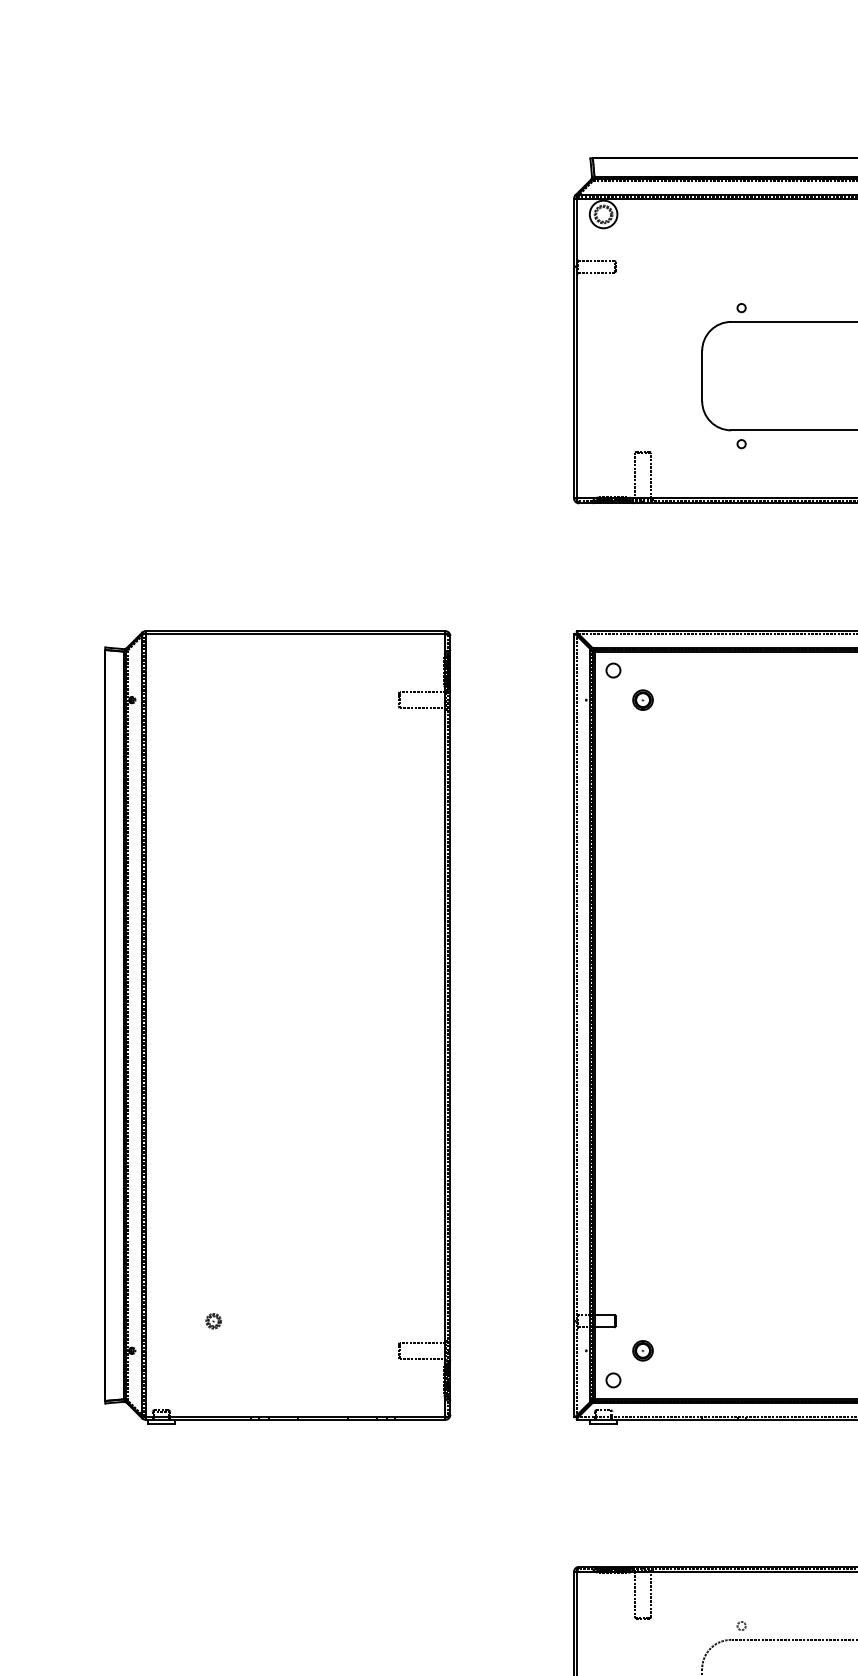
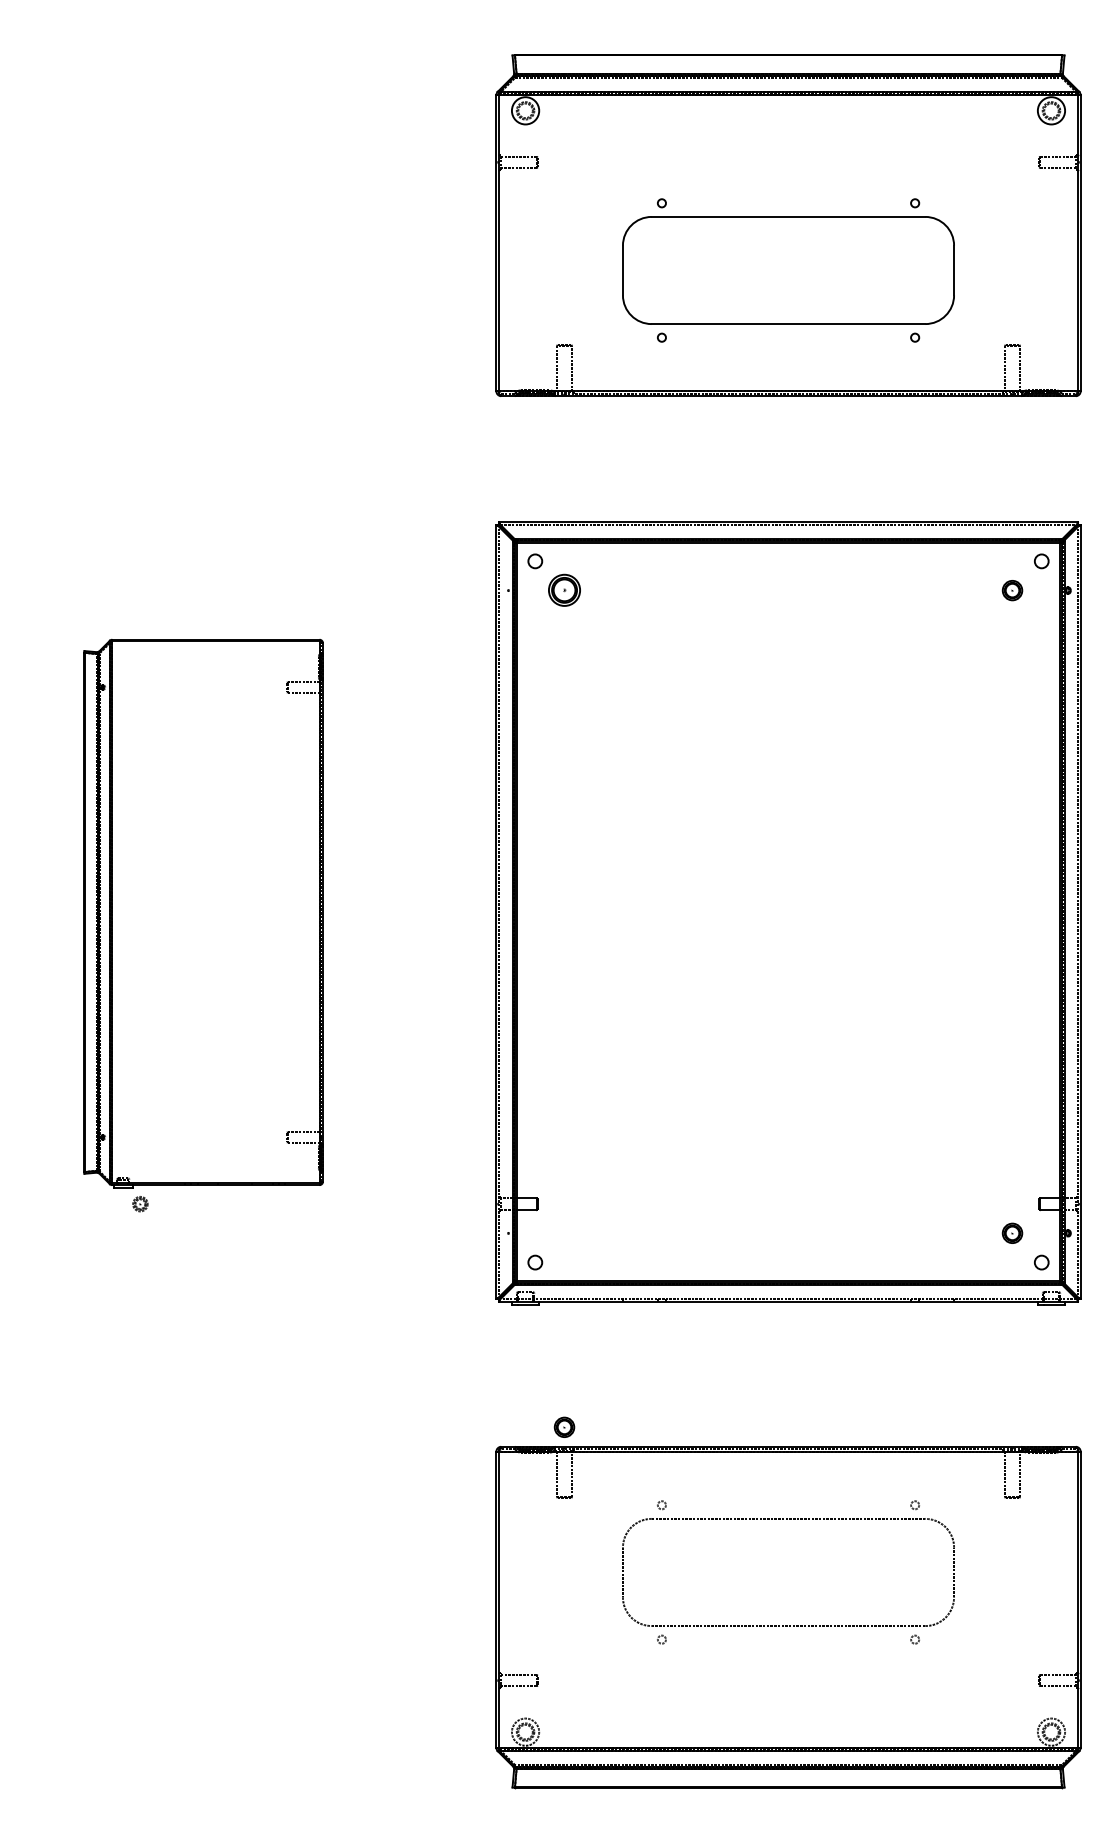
part: (643, 700) -> (564, 590), size x1.6
part: (277, 1027) -> (203, 913), size x0.7
part: (643, 1349) -> (564, 1426), moved

